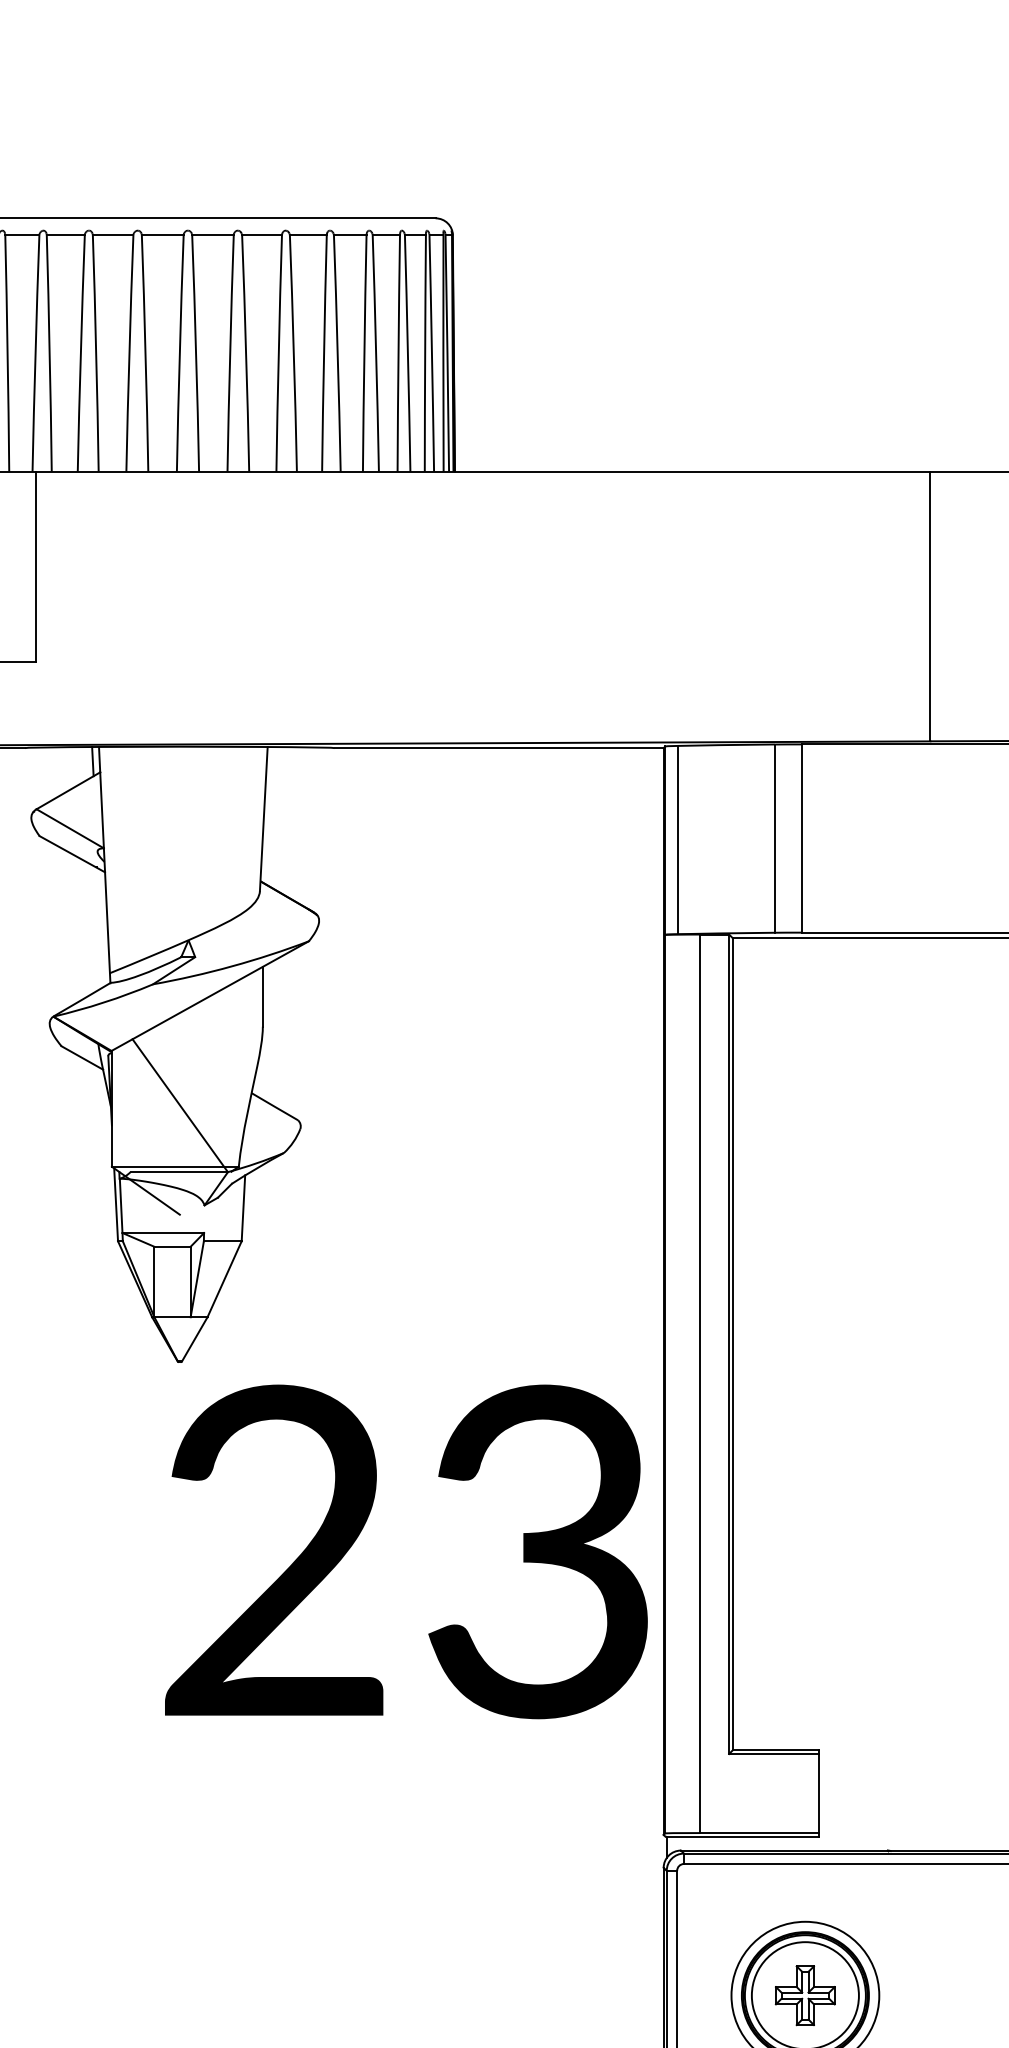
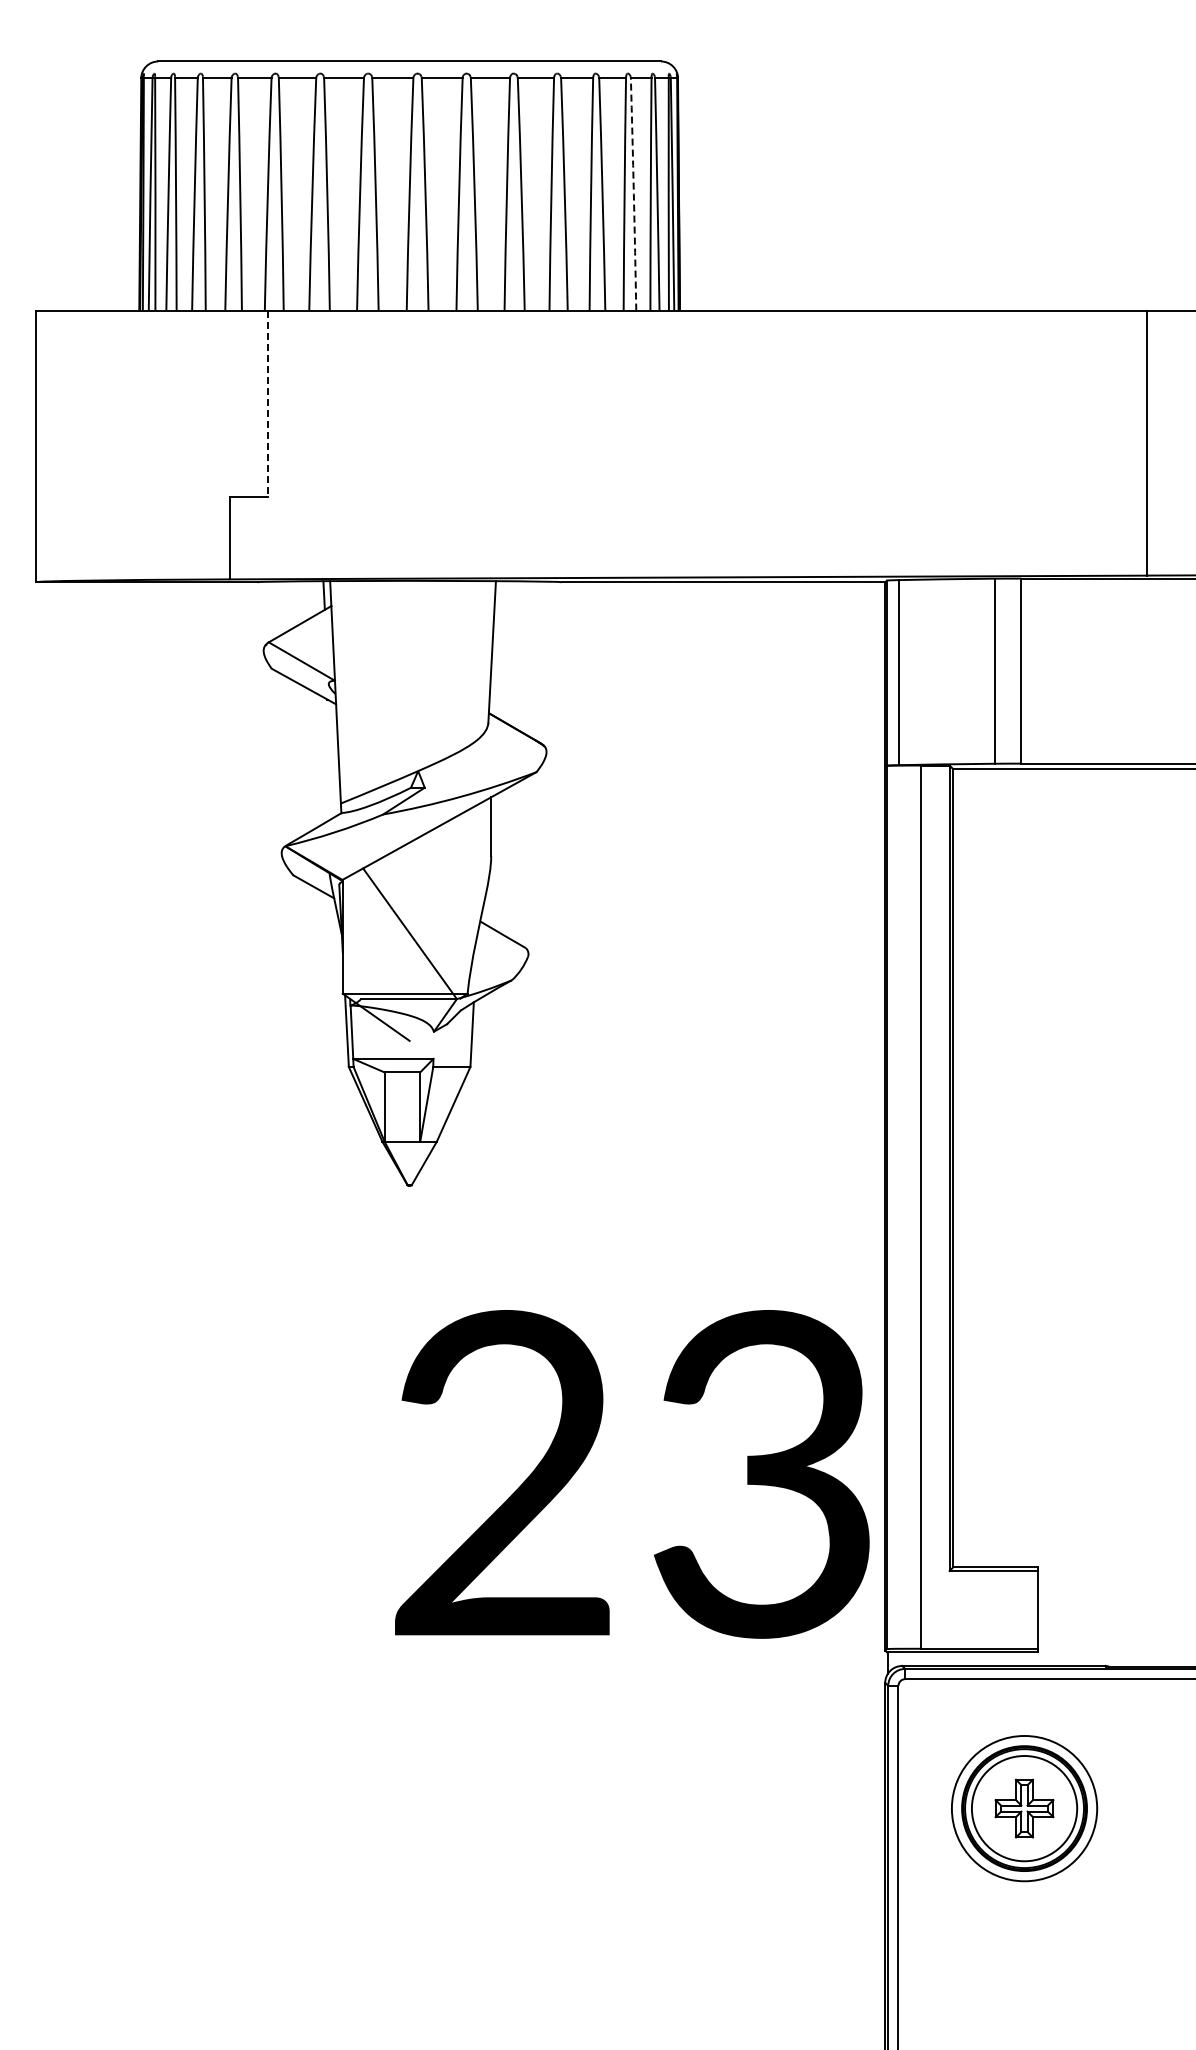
arc: (407, 353) -> (633, 194), solid -> dashed
line: (35, 567) -> (267, 404), solid -> dashed
text: (406, 1552) -> (632, 1474), moved

